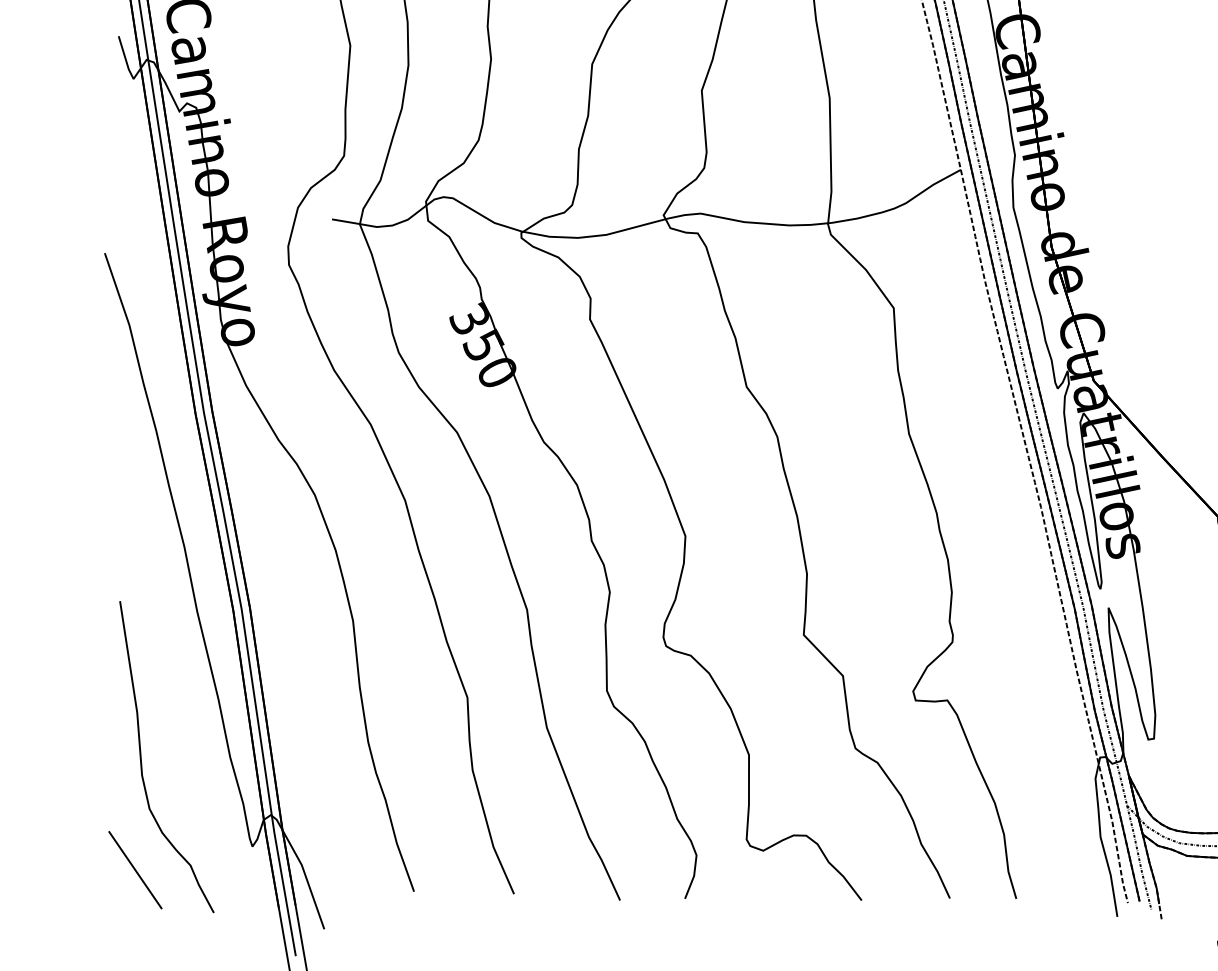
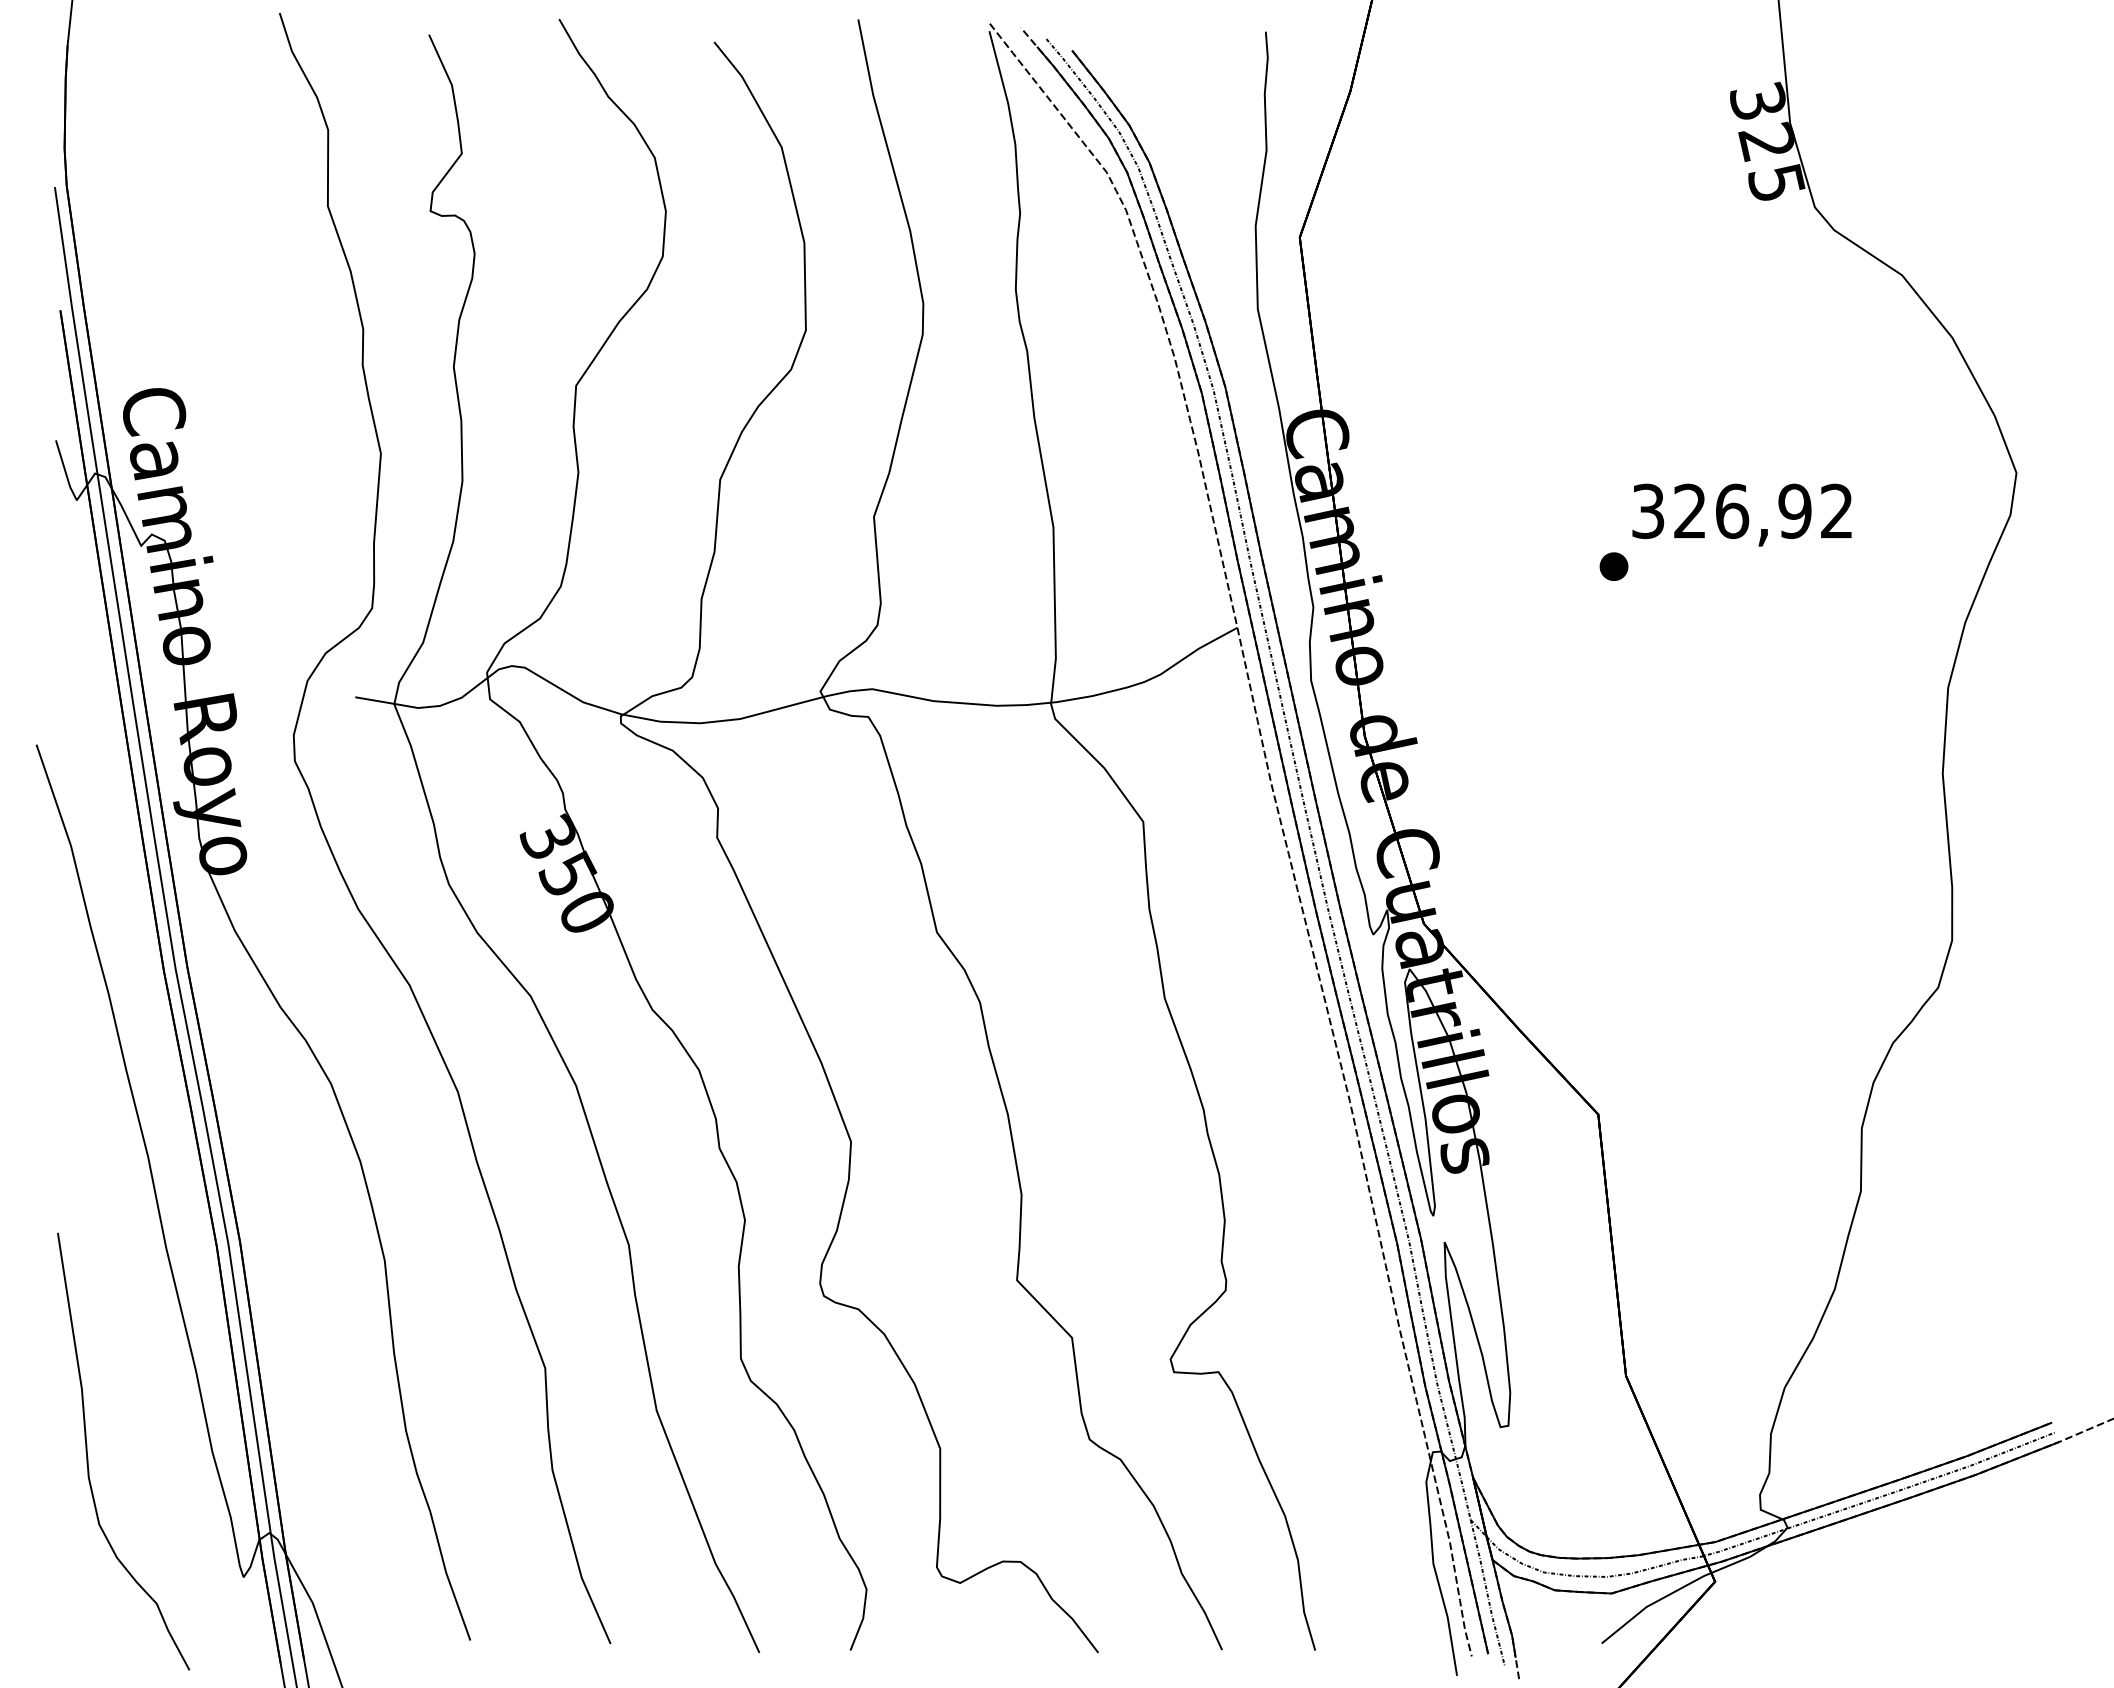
line: (135, 870) -> (79, 1610), removed

